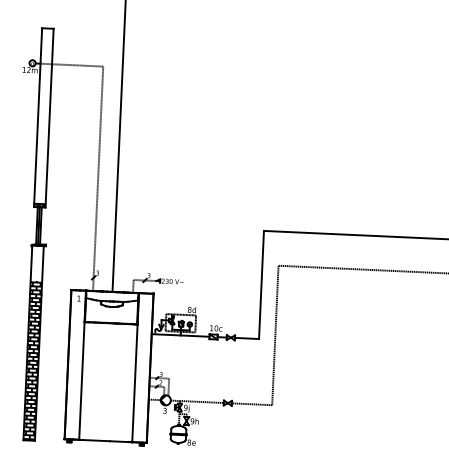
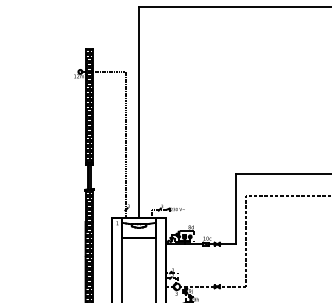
hatch: (44, 115) -> (89, 105), added
hatch: (37, 263) -> (89, 201), added

